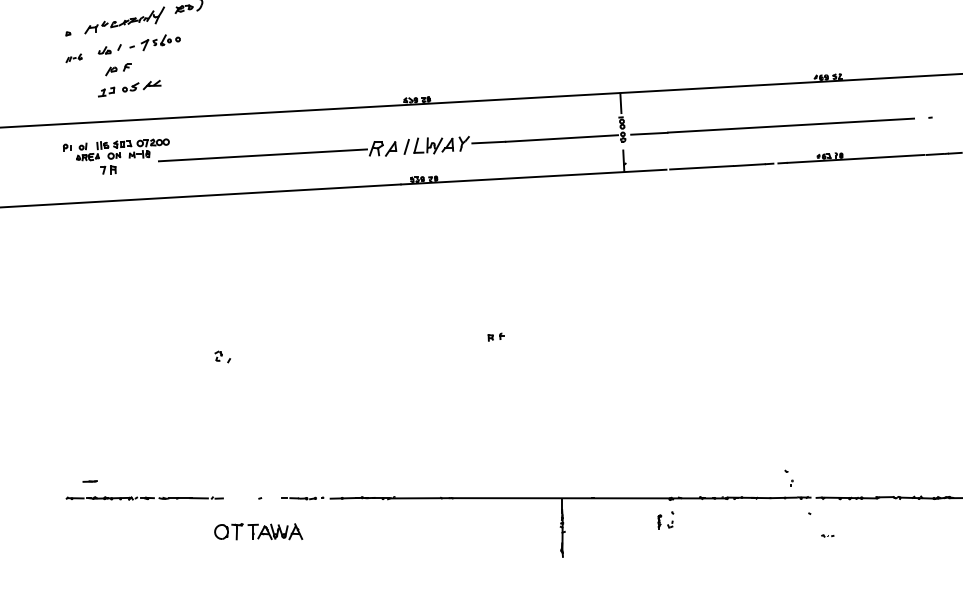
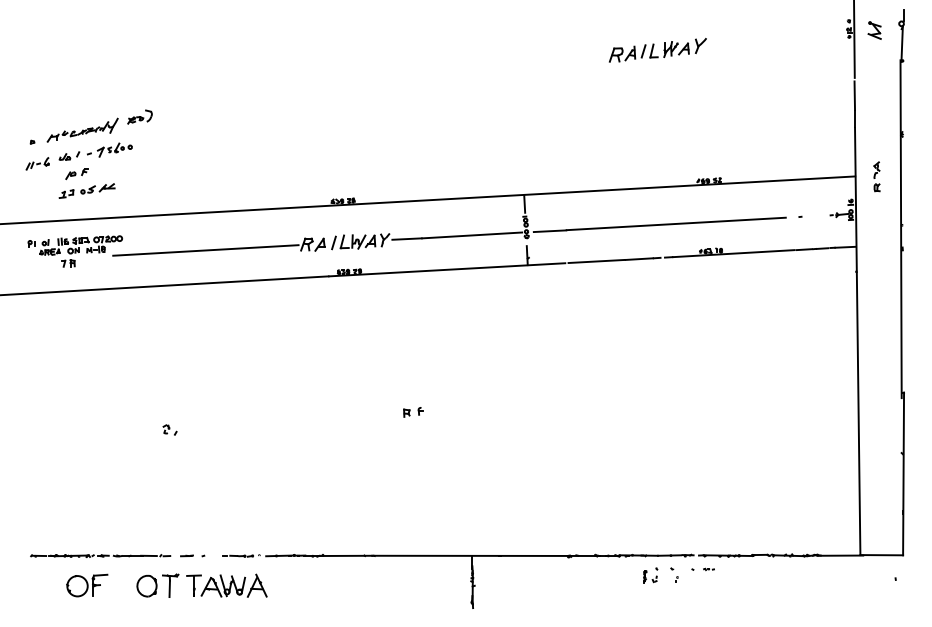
part: (73, 57) -> (37, 163), size x1.67
part: (496, 337) -> (413, 412), size x1.43
part: (789, 477) -> (674, 574), moved
part: (89, 481) -> (186, 555), moved
part: (665, 520) -> (650, 575), moved
part: (130, 531) -> (87, 585), added
part: (258, 531) -> (201, 585), size x1.67
part: (827, 536) -> (708, 569), moved

